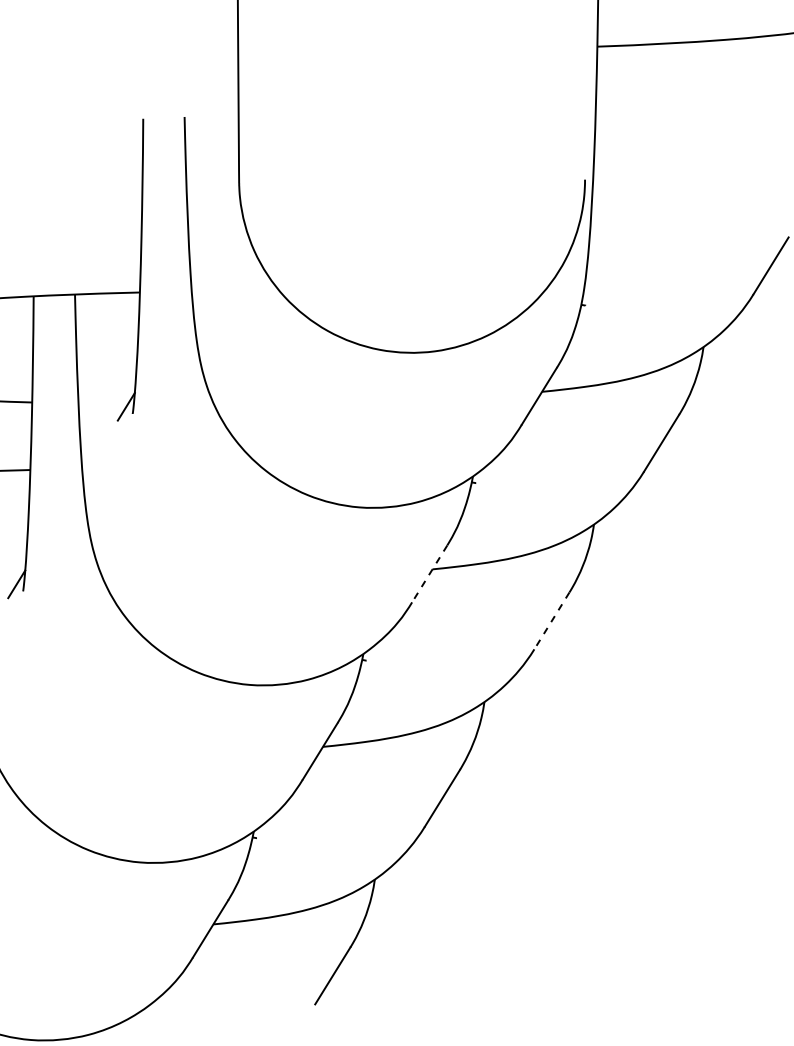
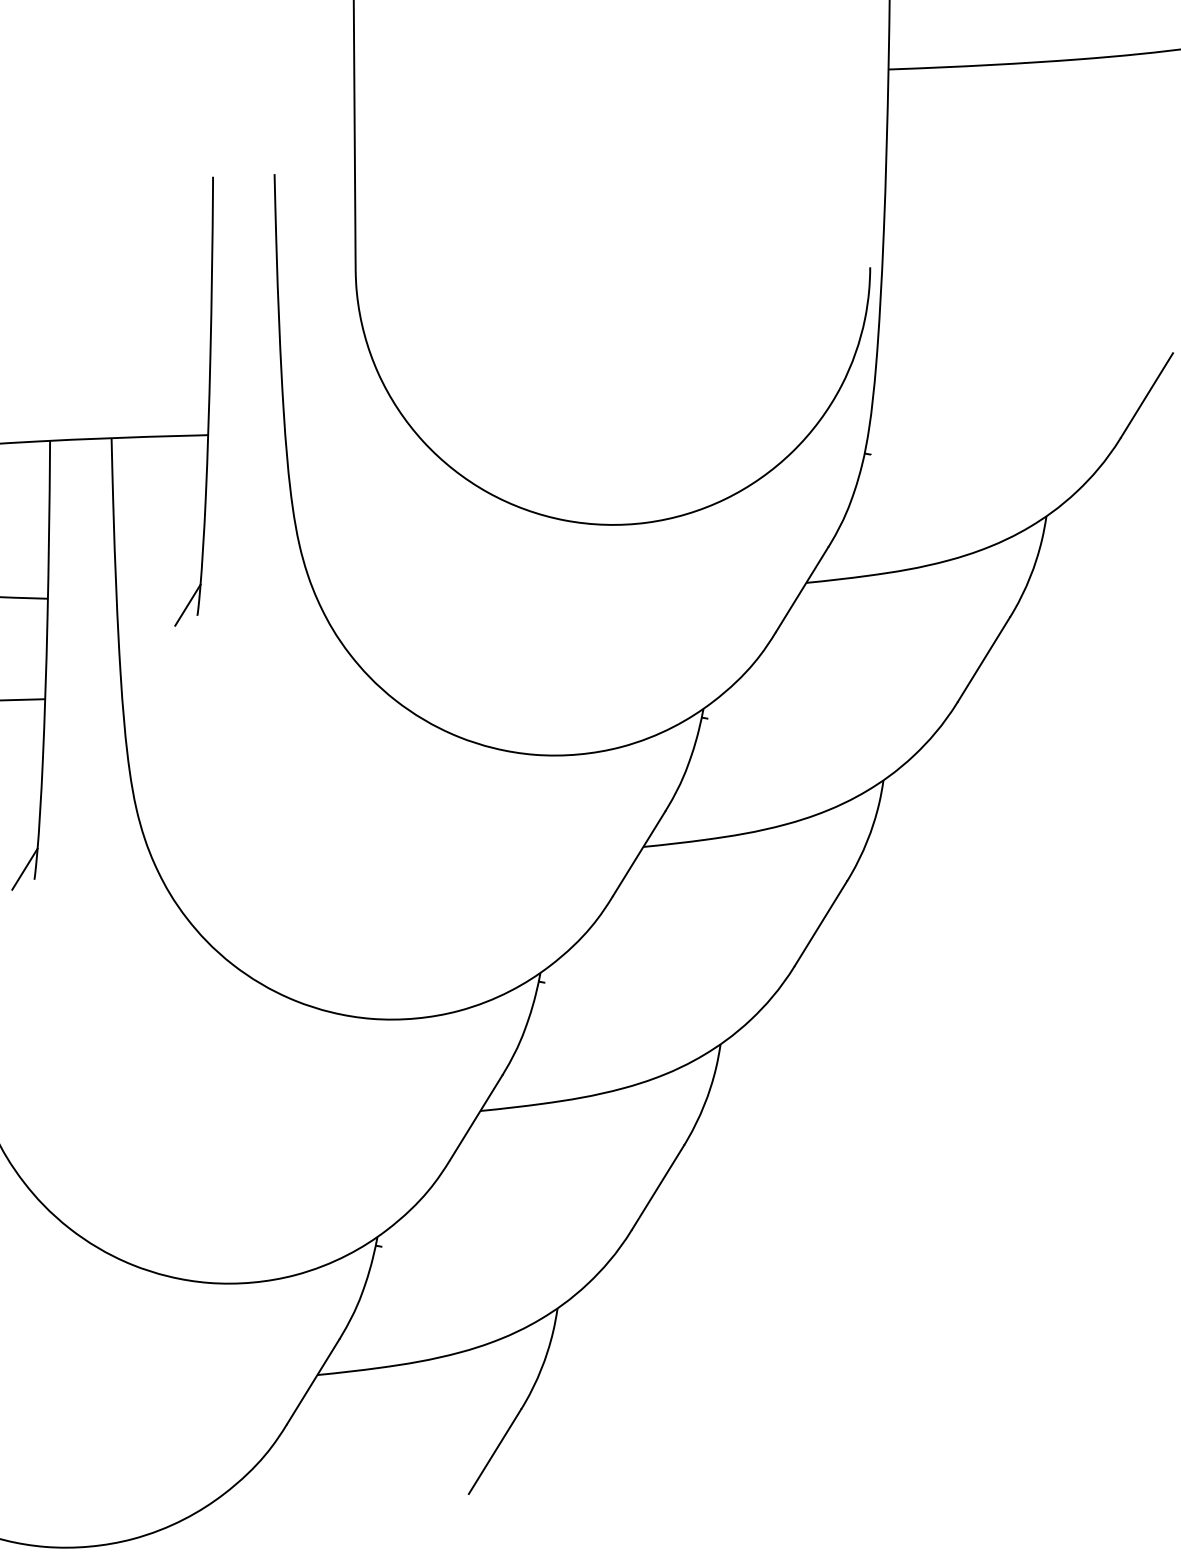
line: (429, 574) -> (638, 854), dashed -> solid
line: (551, 621) -> (820, 924), dashed -> solid

